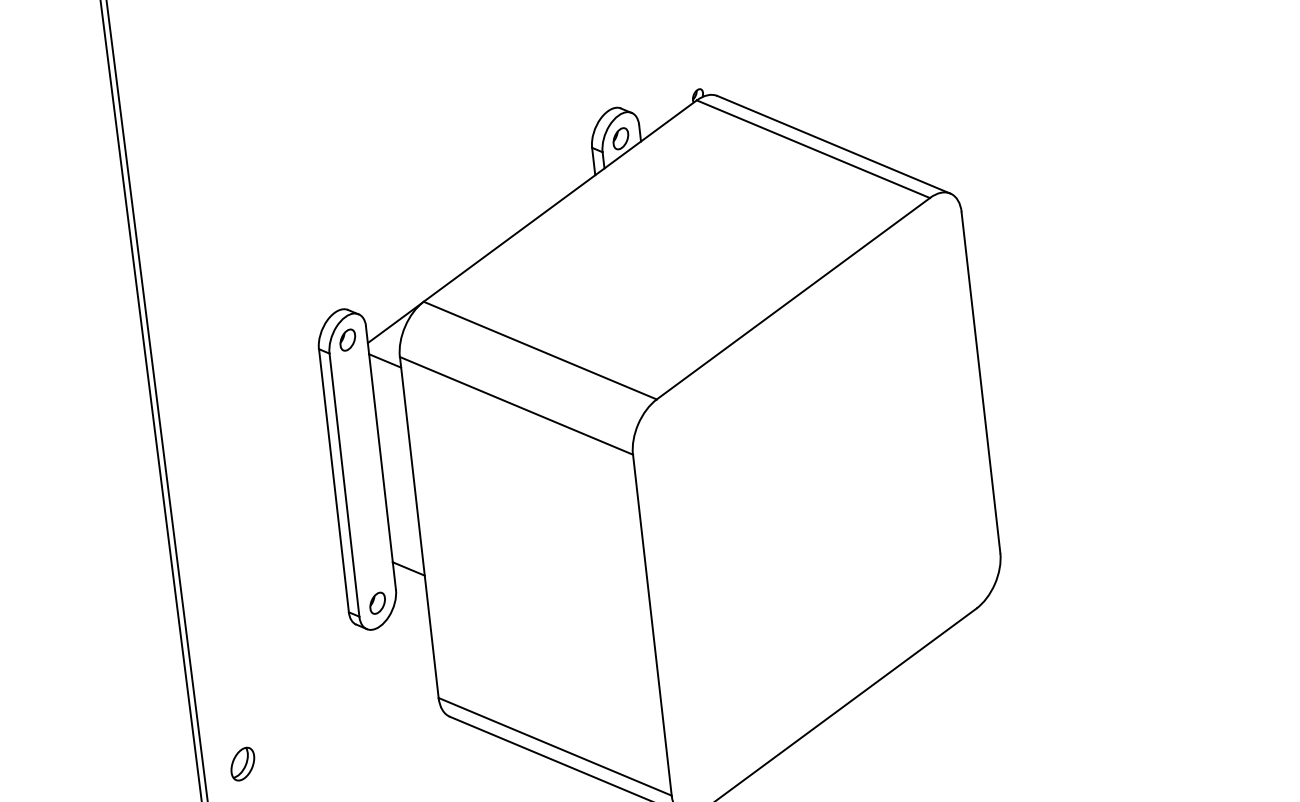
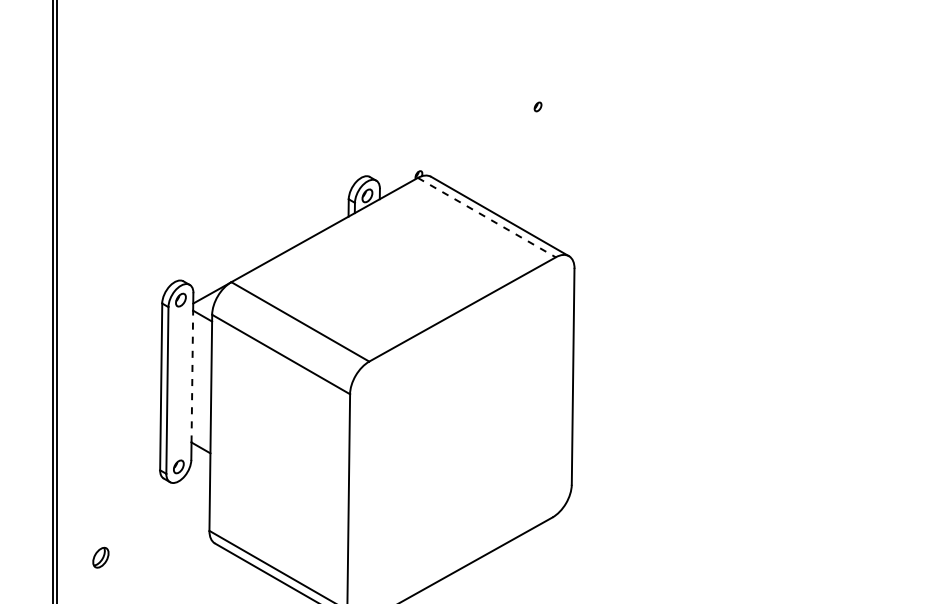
line: (812, 149) -> (486, 217), solid -> dashed
line: (381, 458) -> (192, 376), solid -> dashed
part: (242, 763) -> (100, 557), moved

